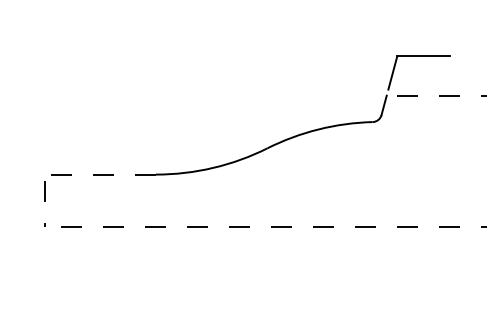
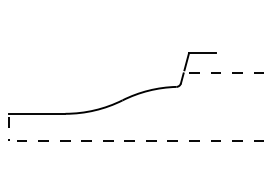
line: (99, 173) -> (36, 113), dashed -> solid

